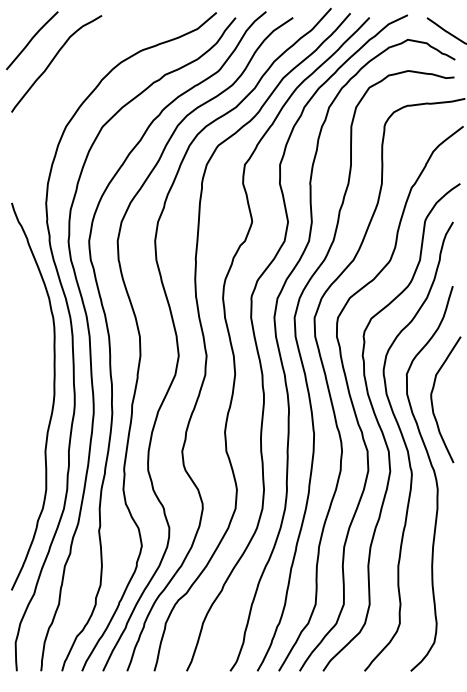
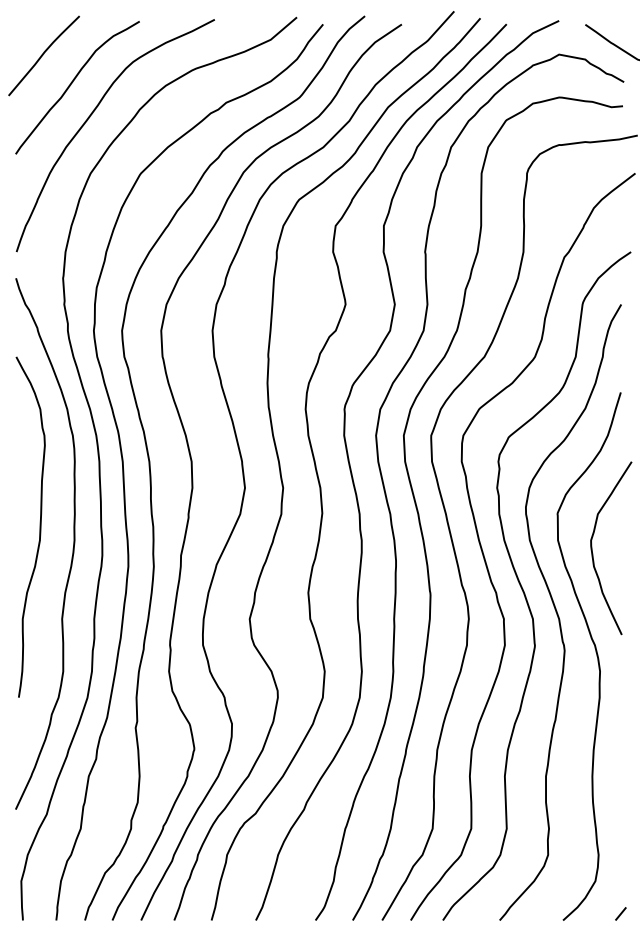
curve: (66, 85) -> (90, 117), added
curve: (28, 383) -> (39, 526), added
line: (452, 666) -> (620, 913), added

